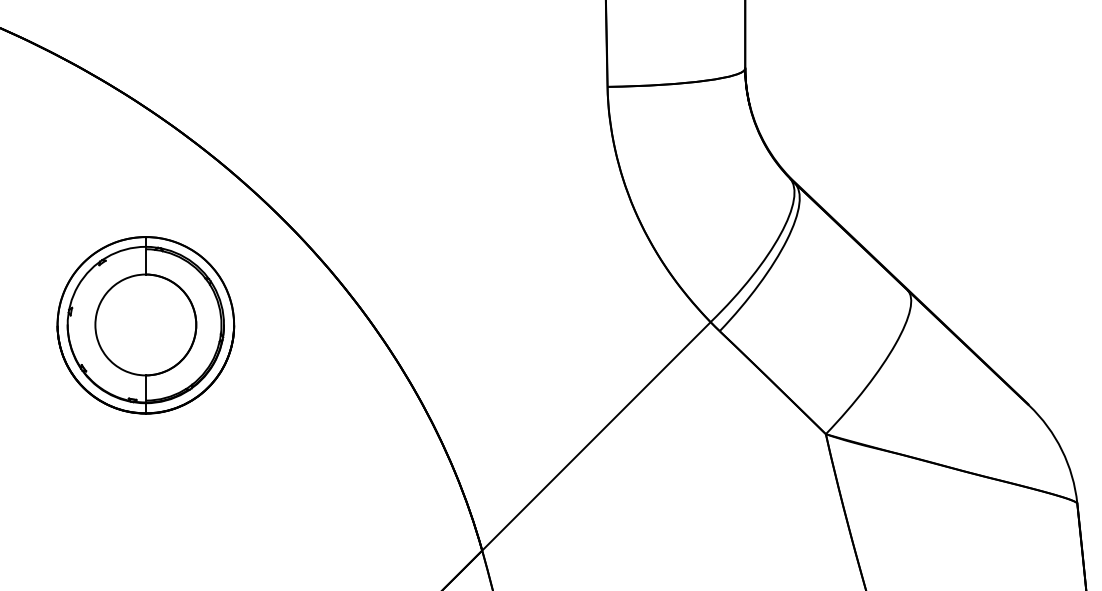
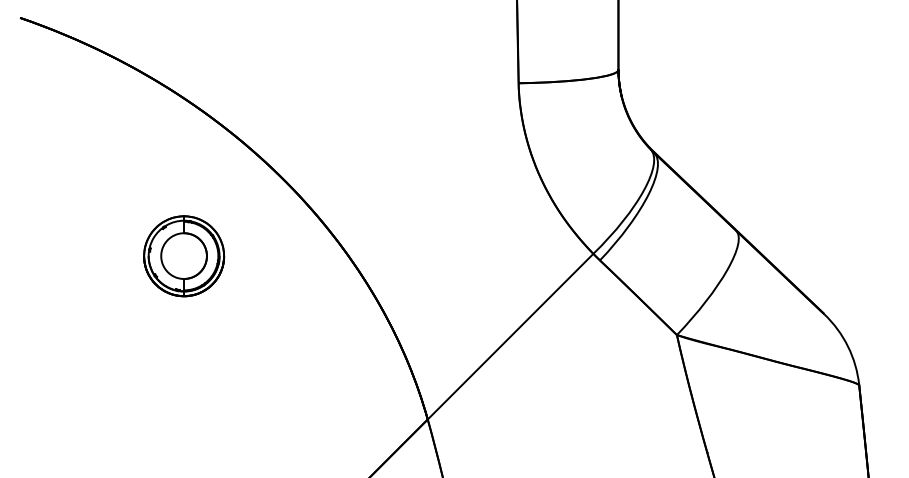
part: (146, 325) -> (184, 256), size x0.62

